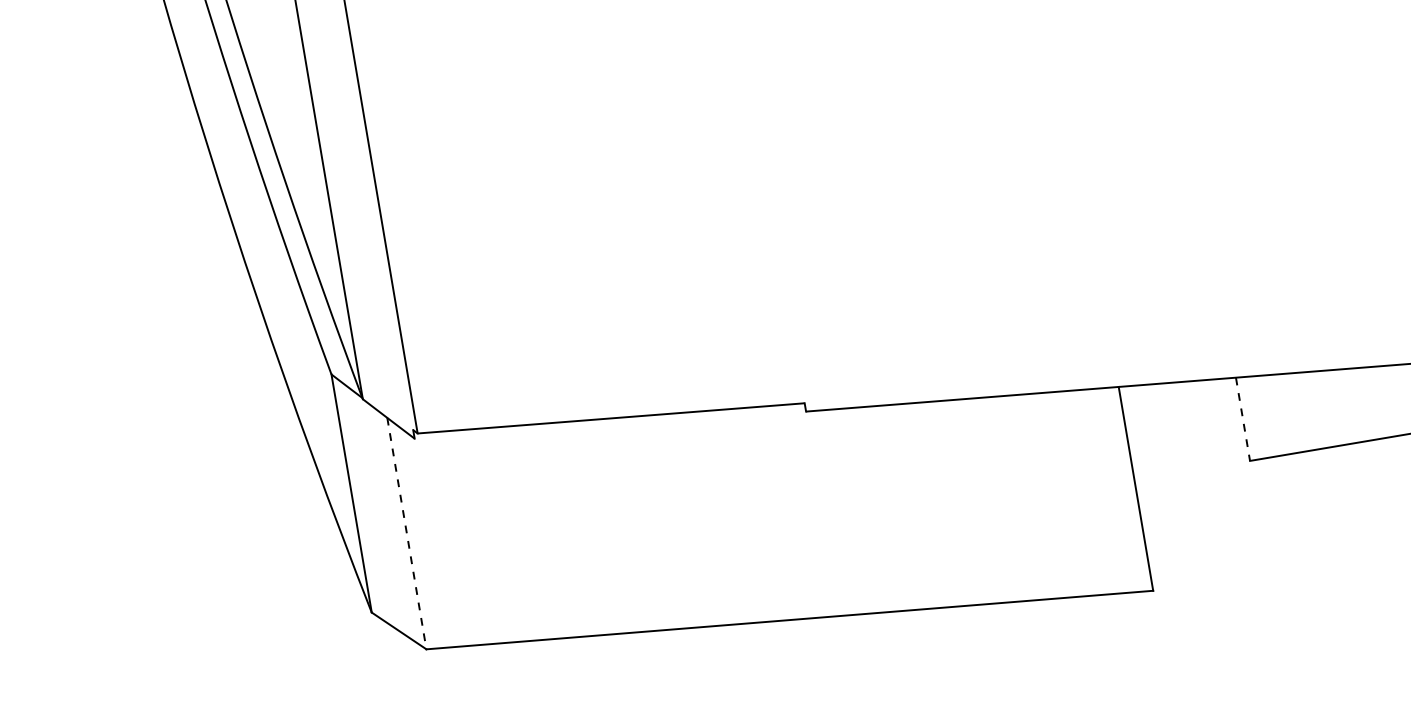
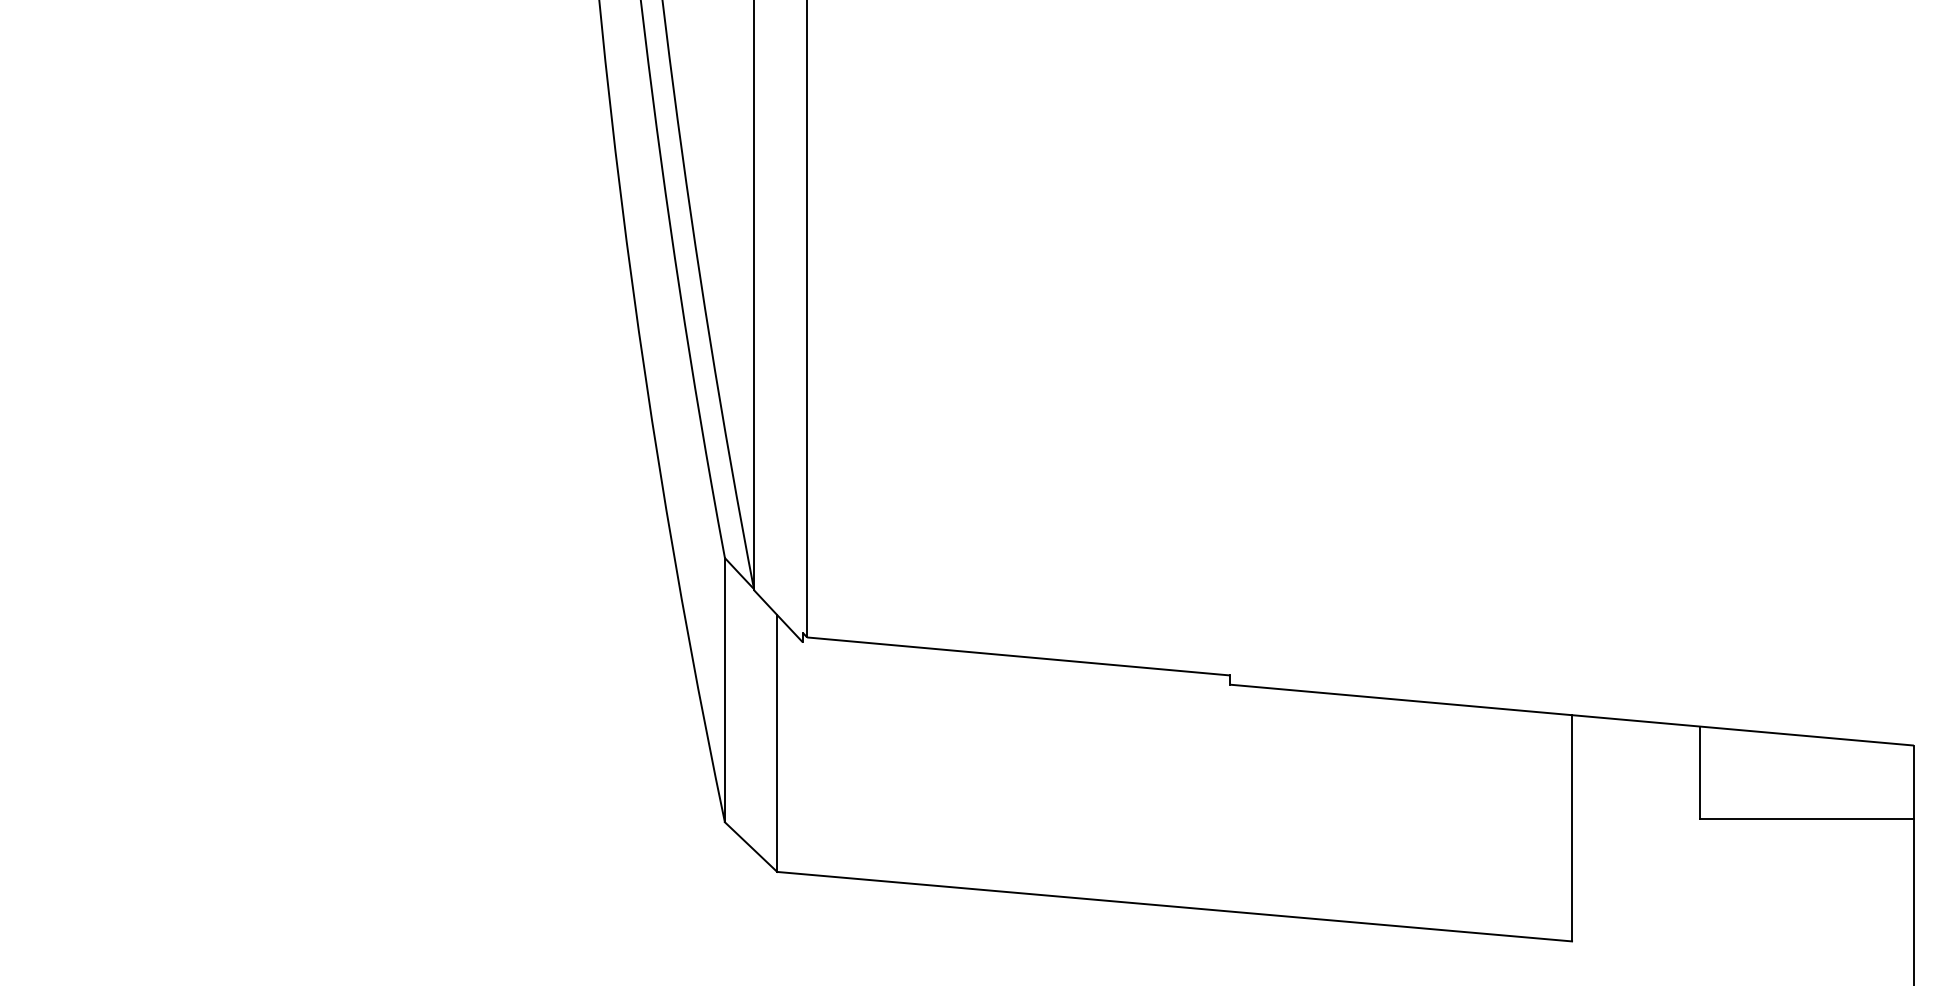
line: (1243, 419) -> (1700, 773), dashed -> solid
line: (407, 533) -> (777, 743), dashed -> solid

